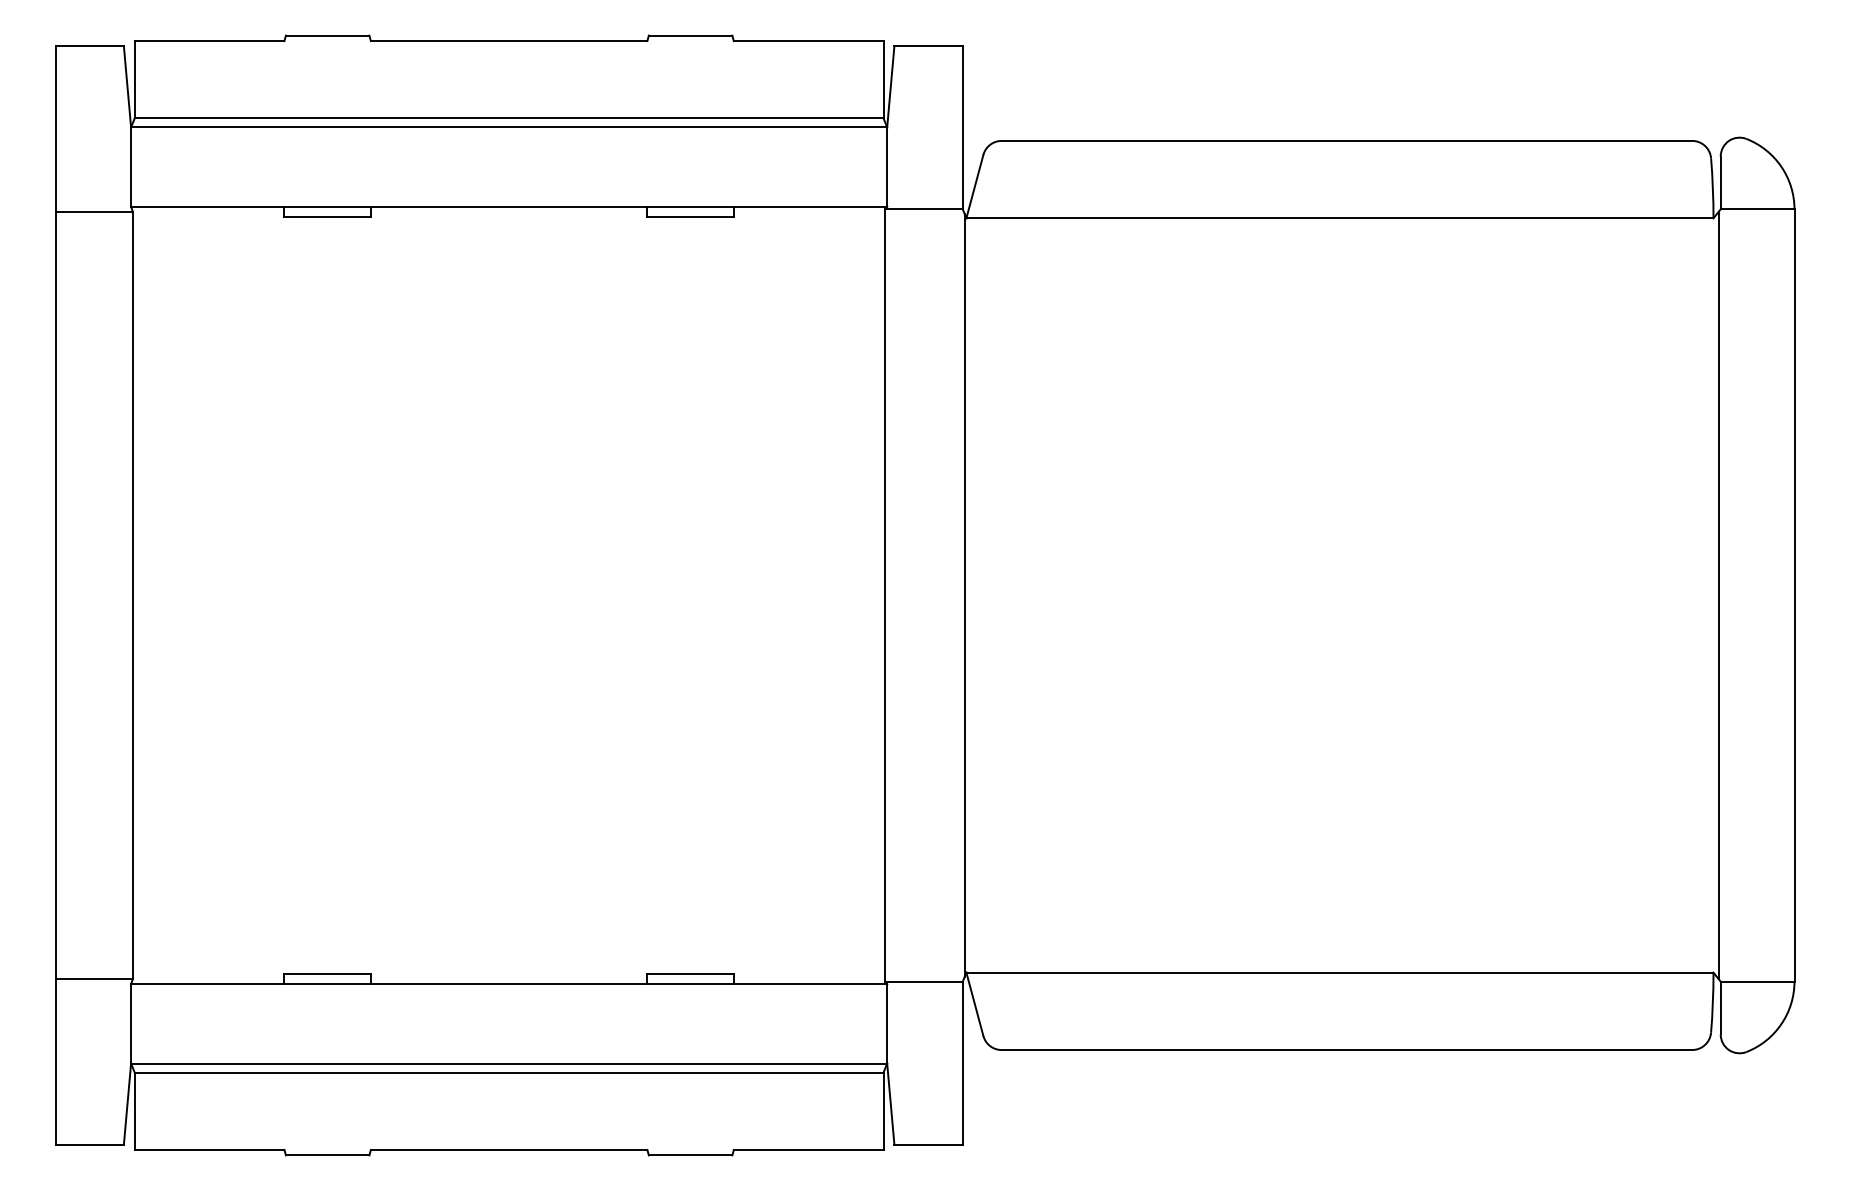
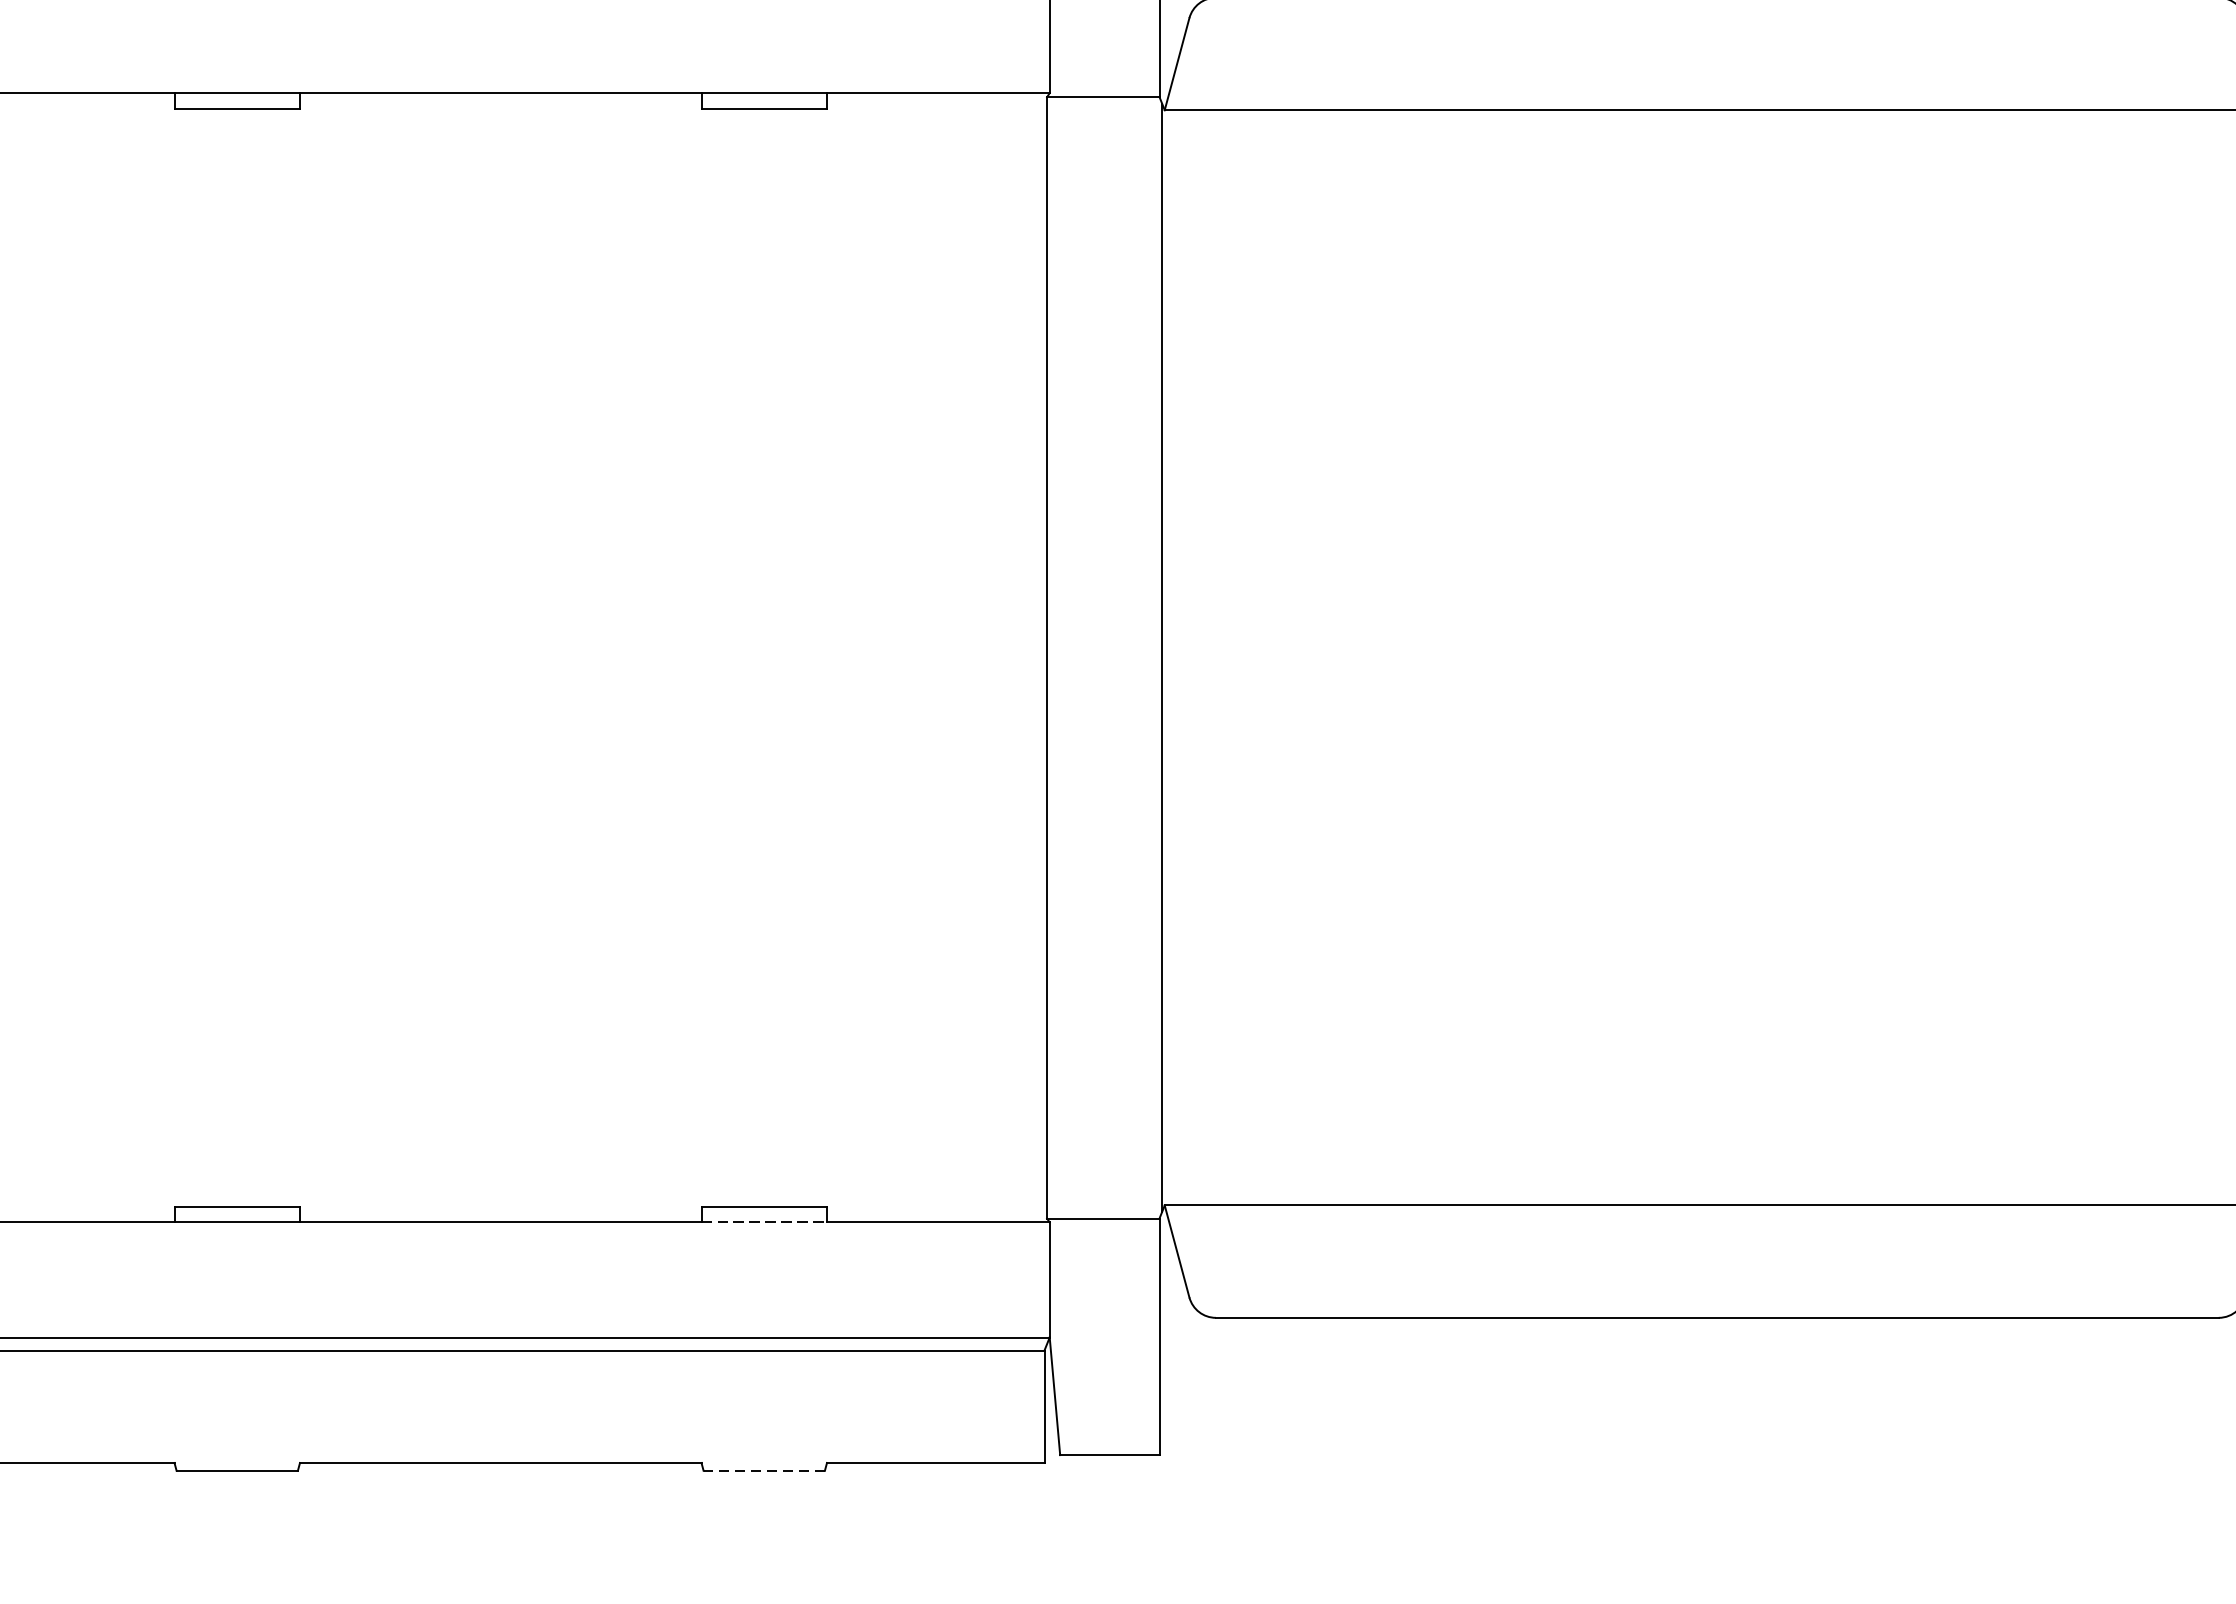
line: (691, 984) -> (765, 1222), solid -> dashed
line: (690, 1155) -> (764, 1471), solid -> dashed

